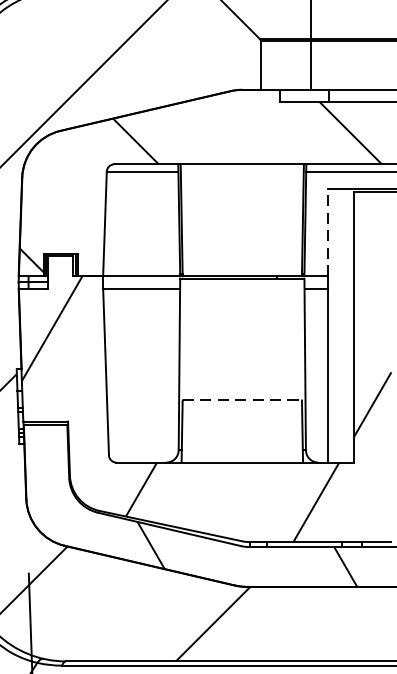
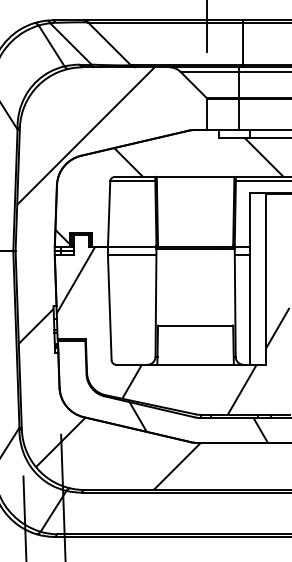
line: (327, 231) -> (249, 219), dashed -> solid
line: (242, 400) -> (195, 325), dashed -> solid

